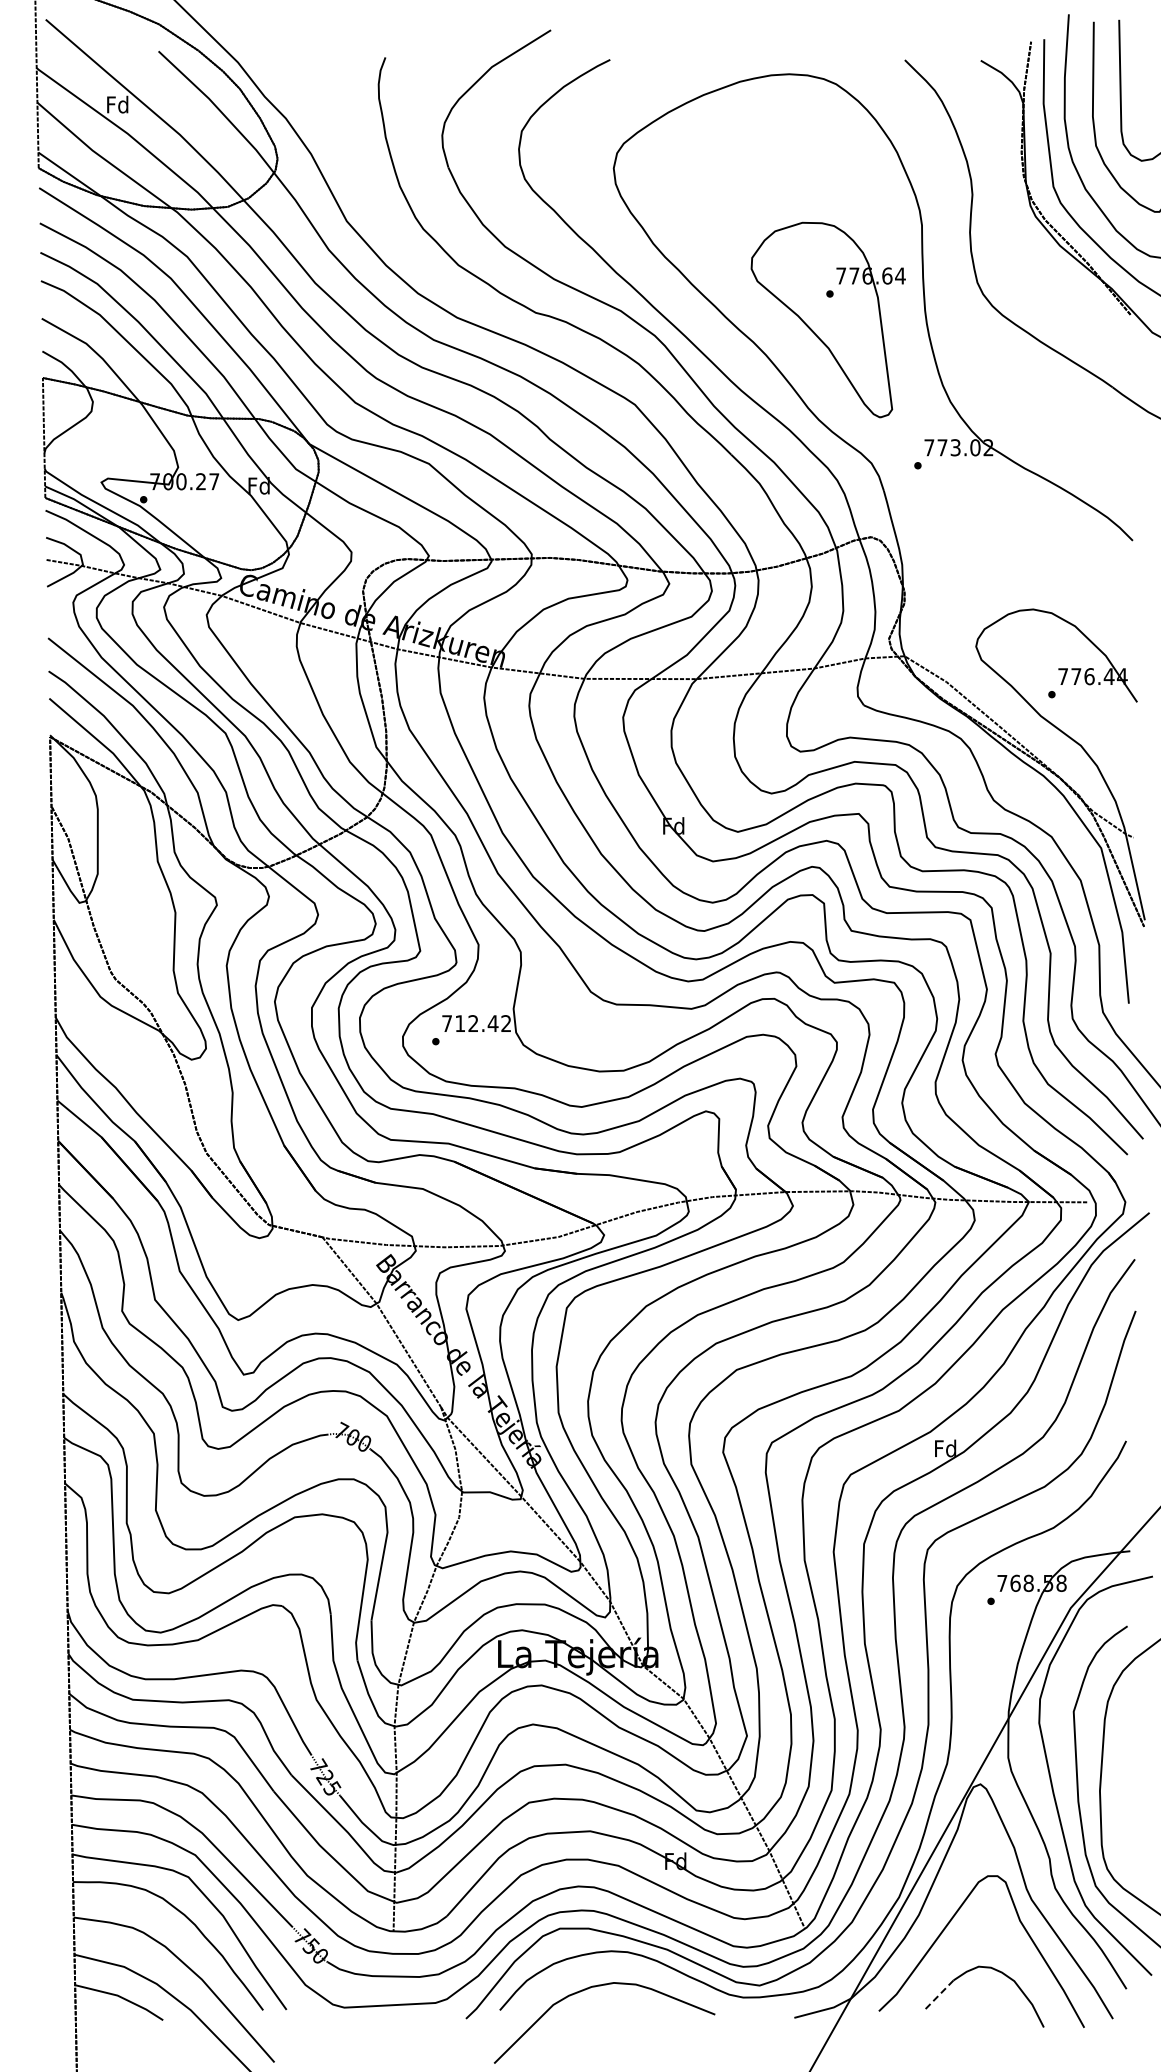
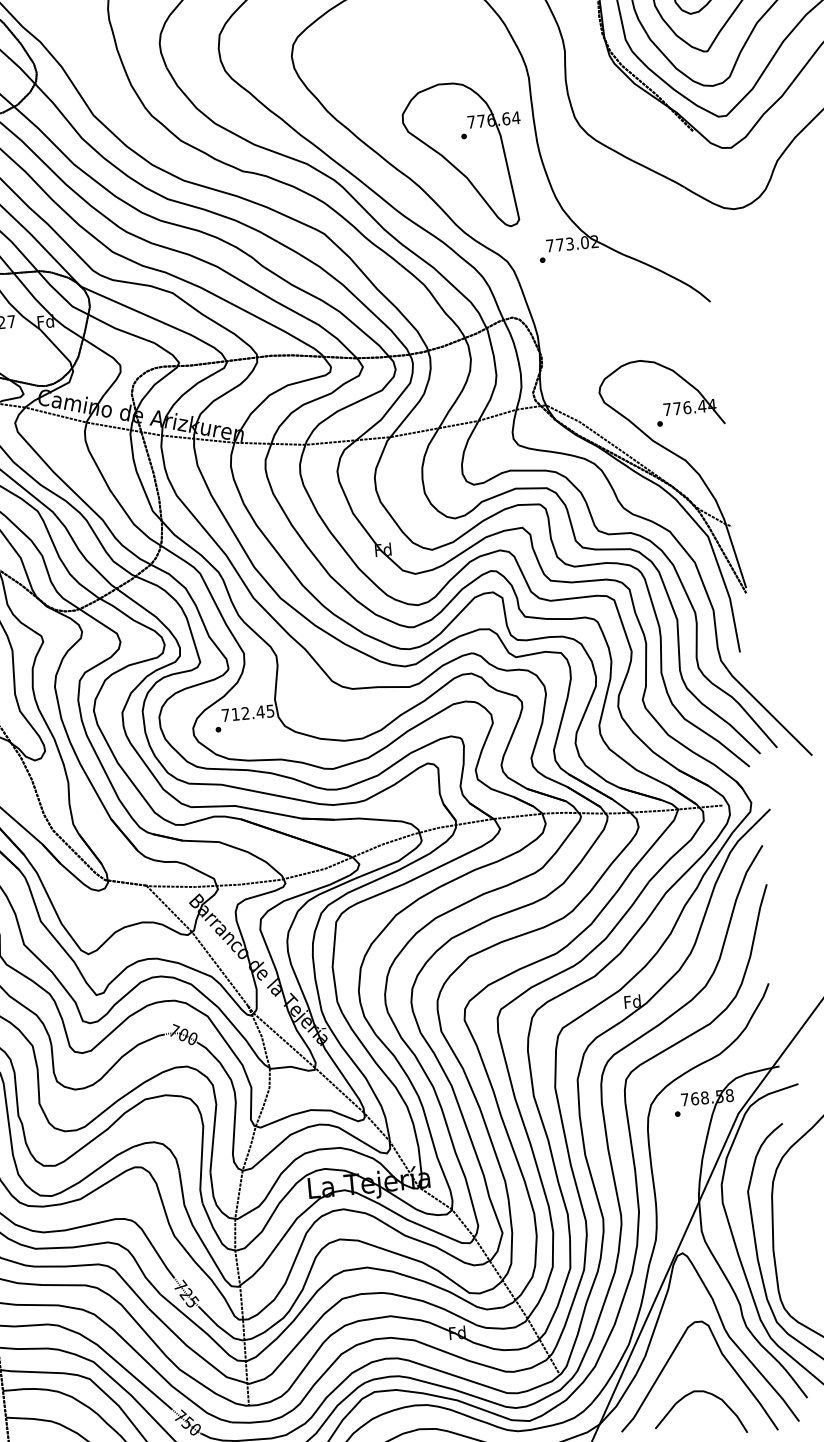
text: (506, 1023) -> (270, 711), 712.42 -> 712.45
line: (938, 1996) -> (665, 1416), dashed -> solid

